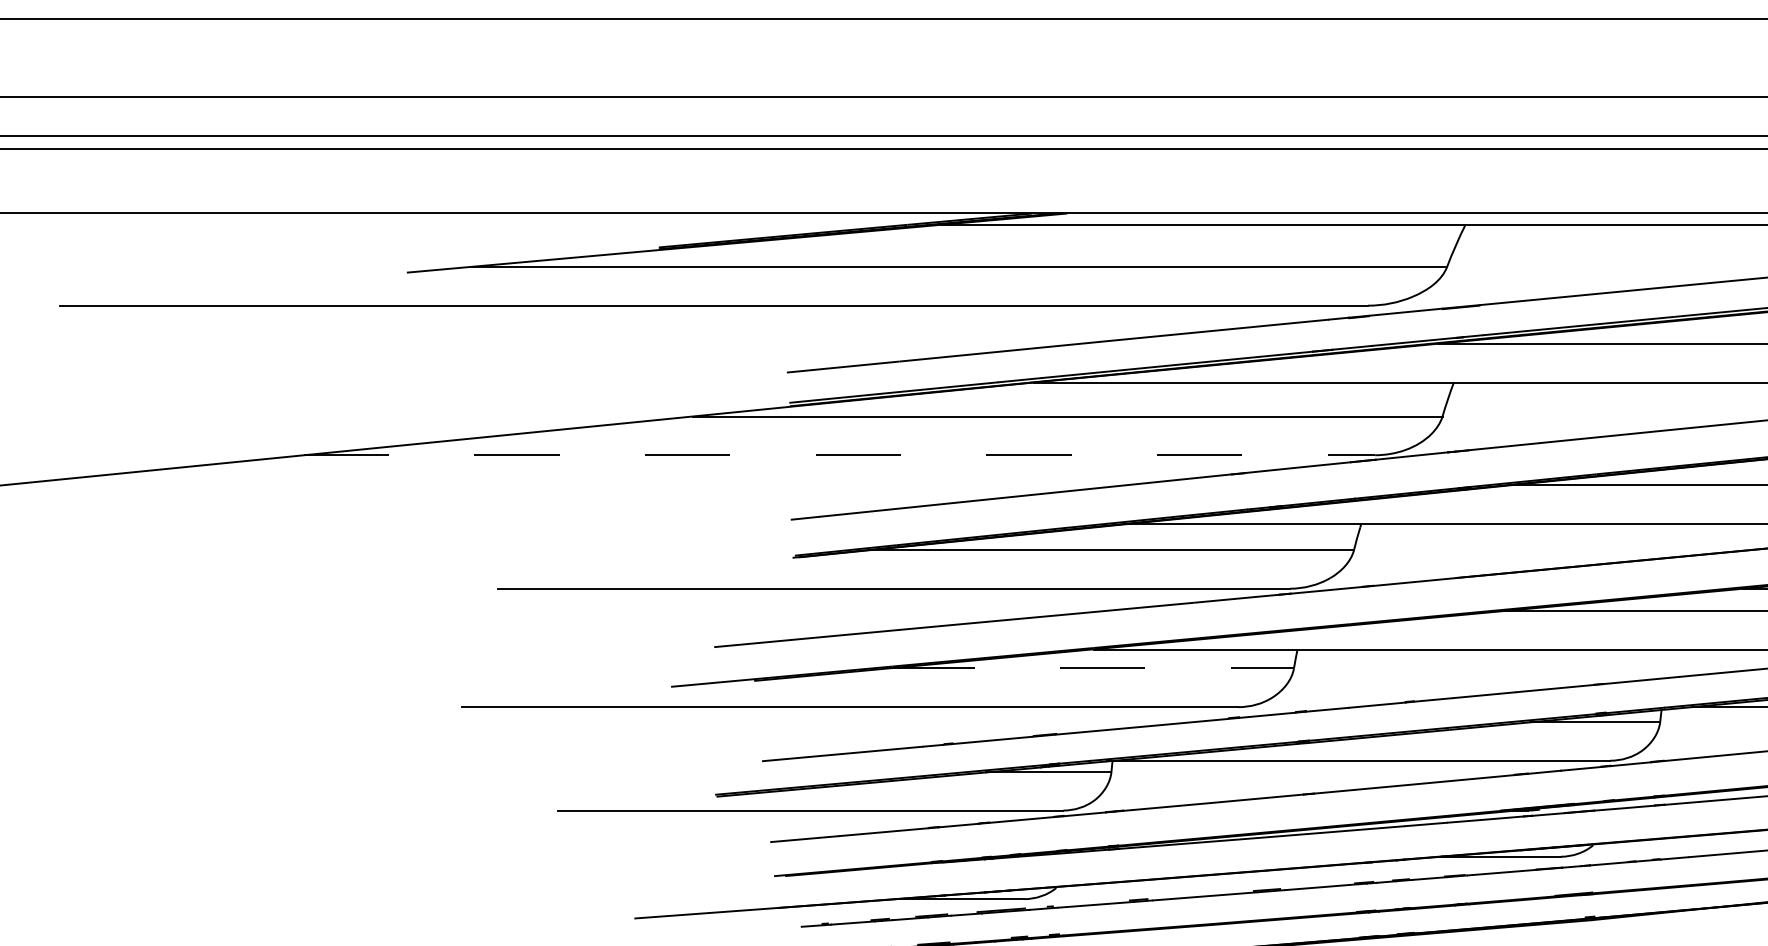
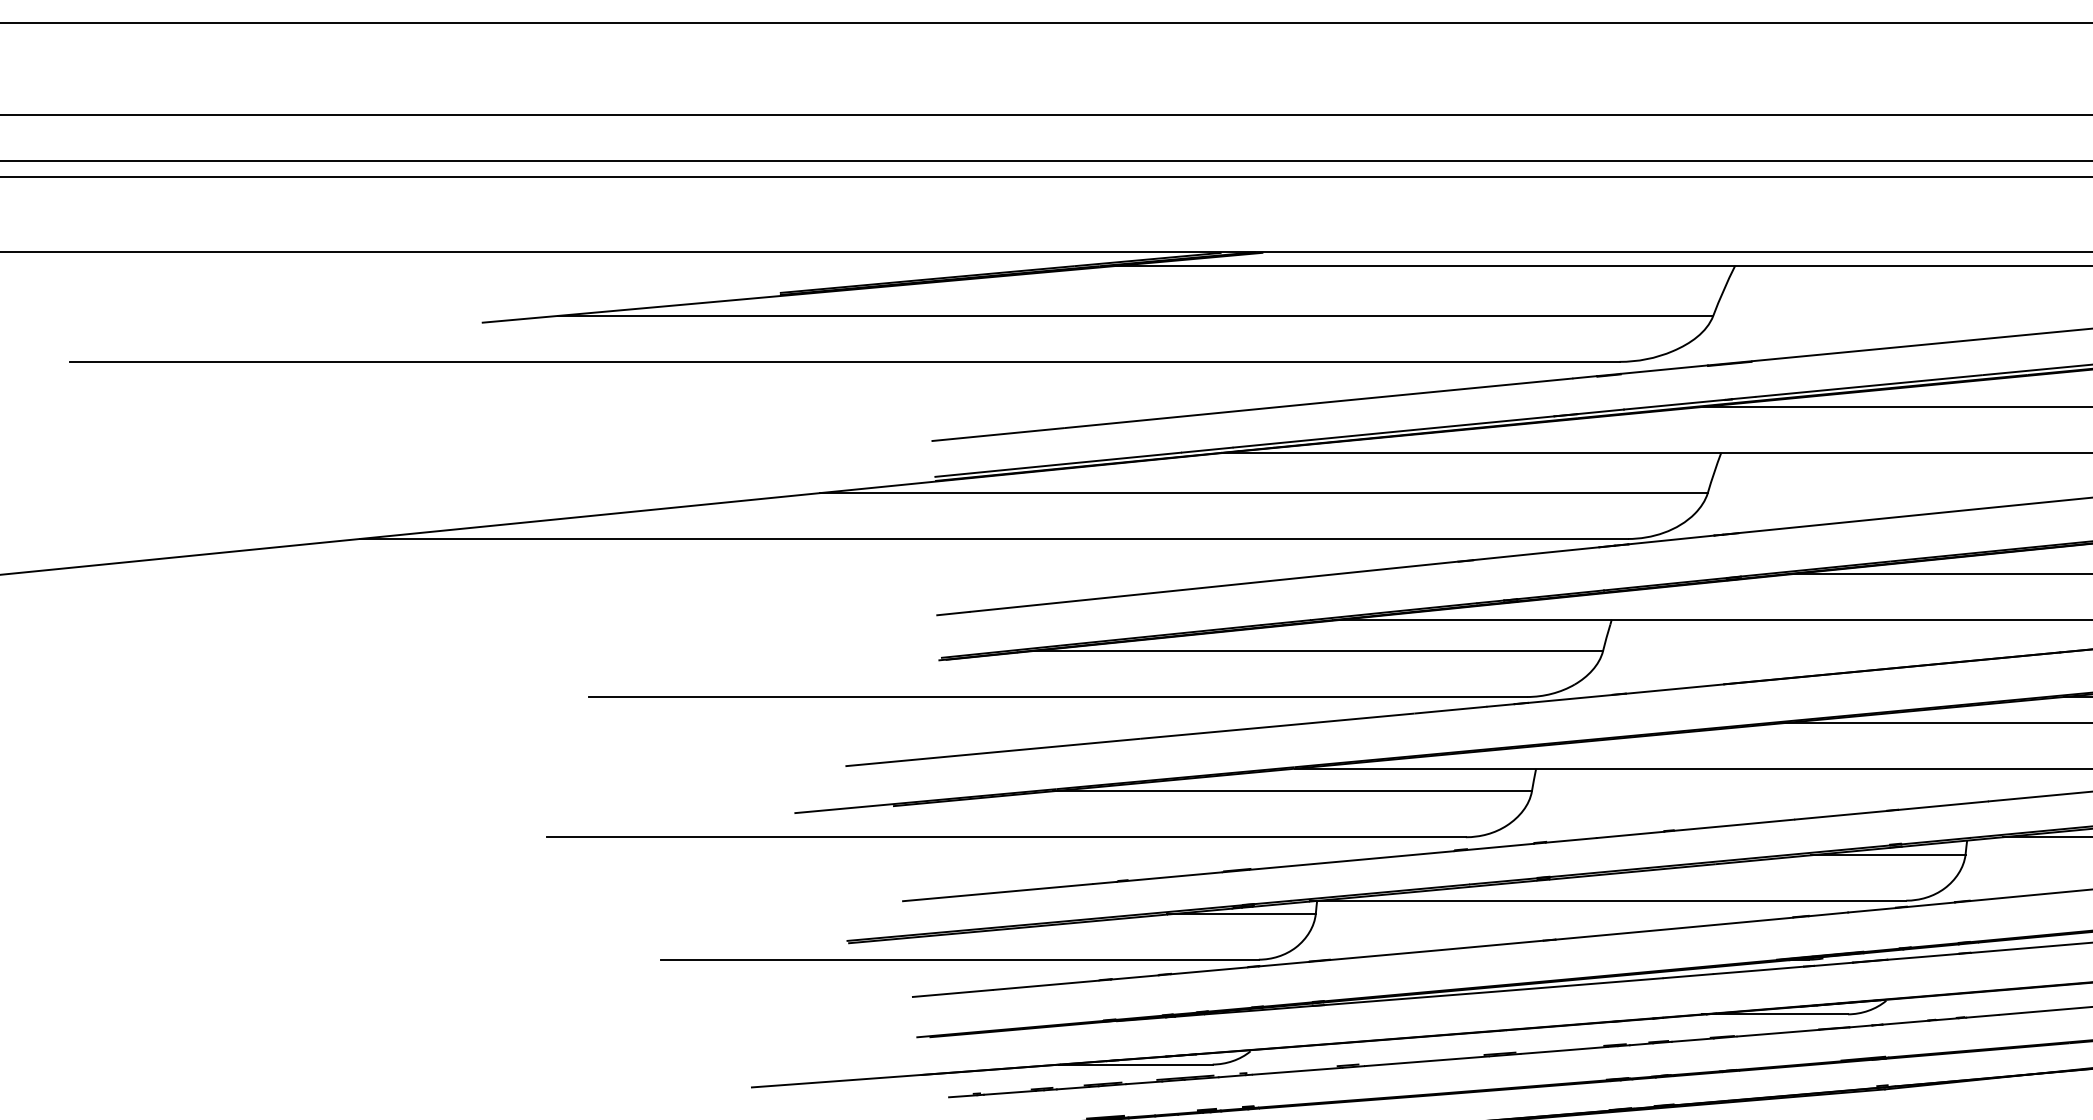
line: (839, 455) -> (993, 539), dashed -> solid
line: (1092, 668) -> (1293, 791), dashed -> solid

